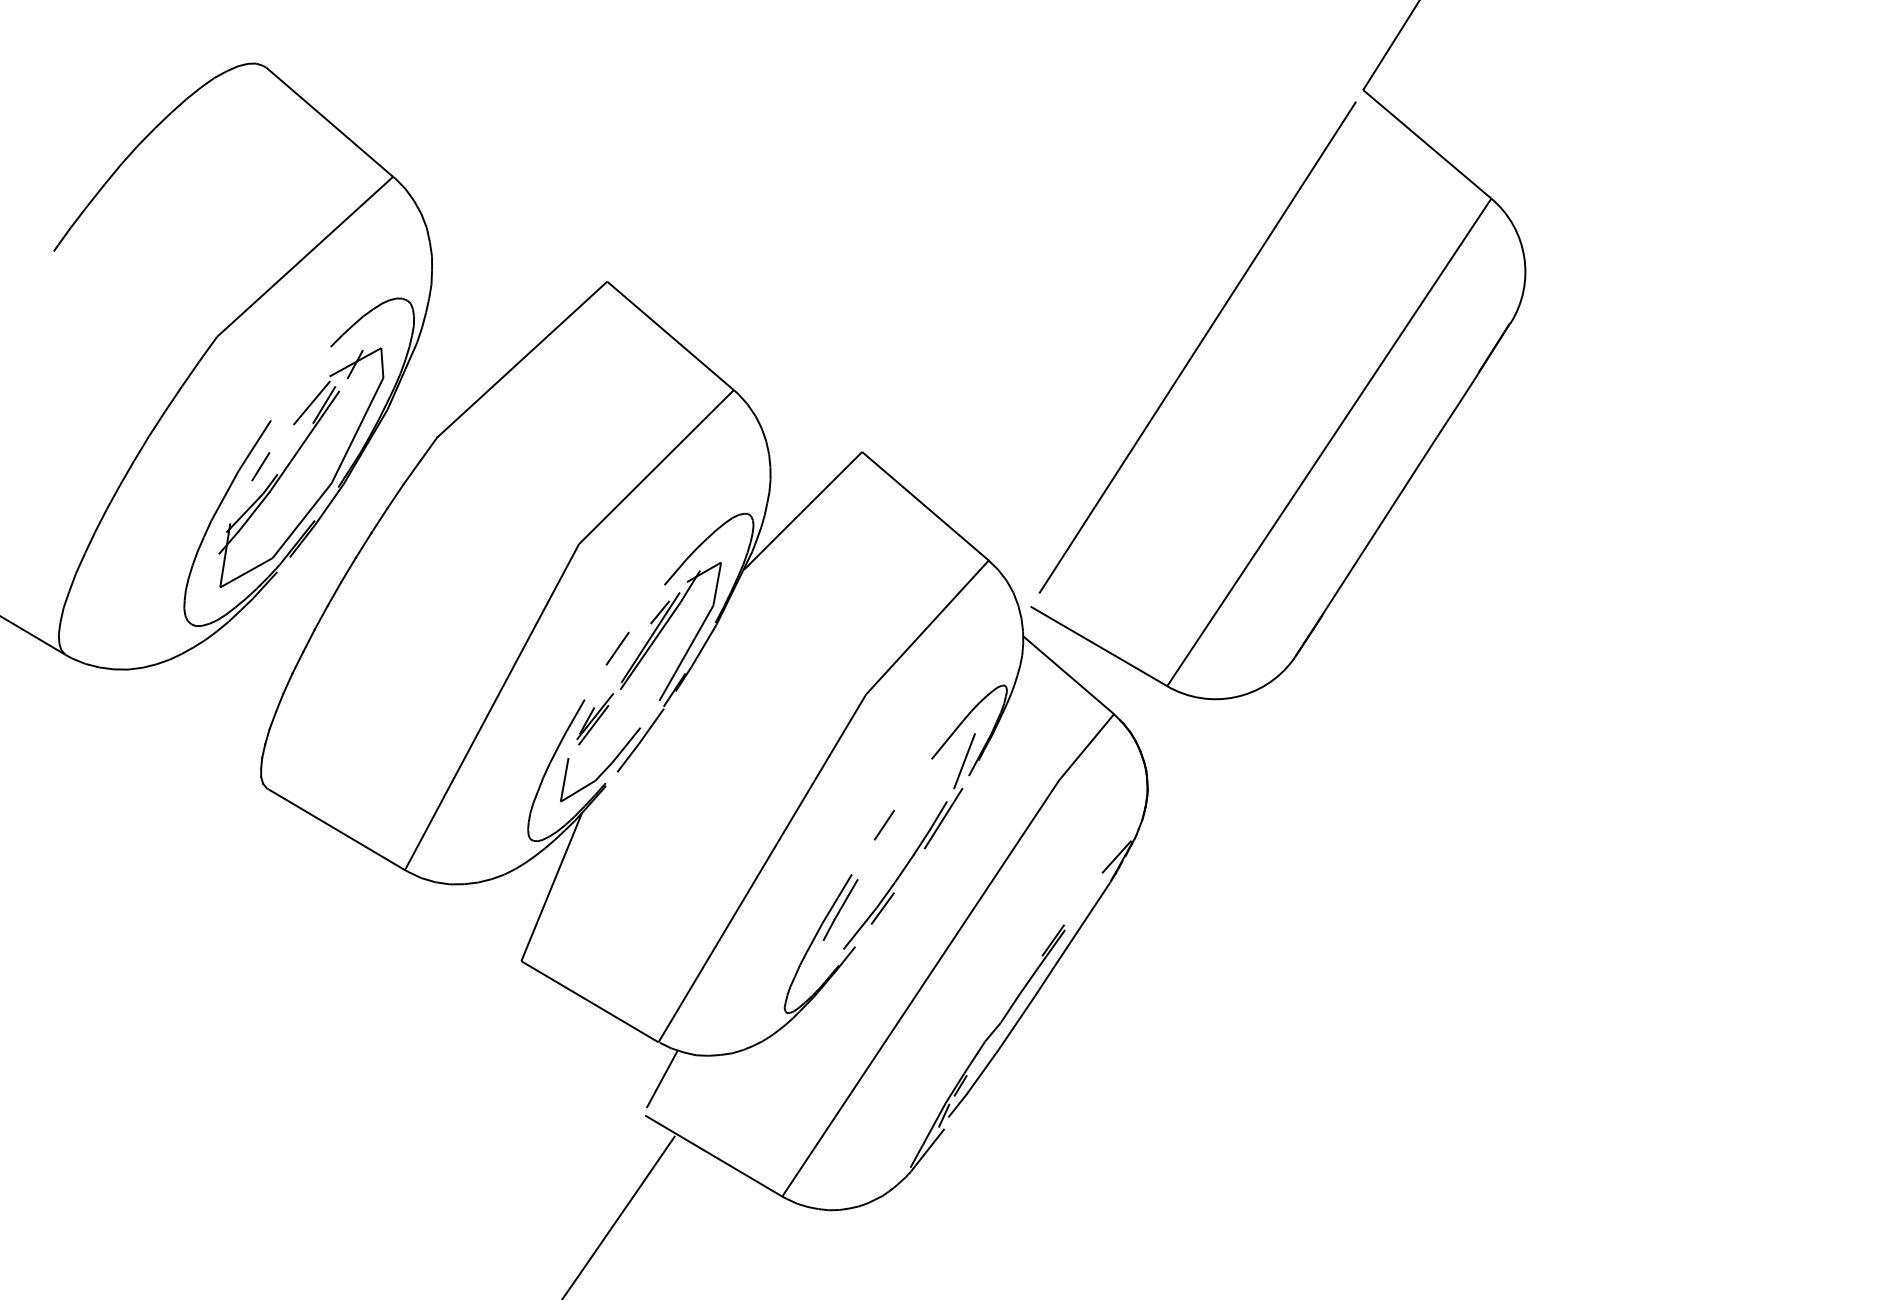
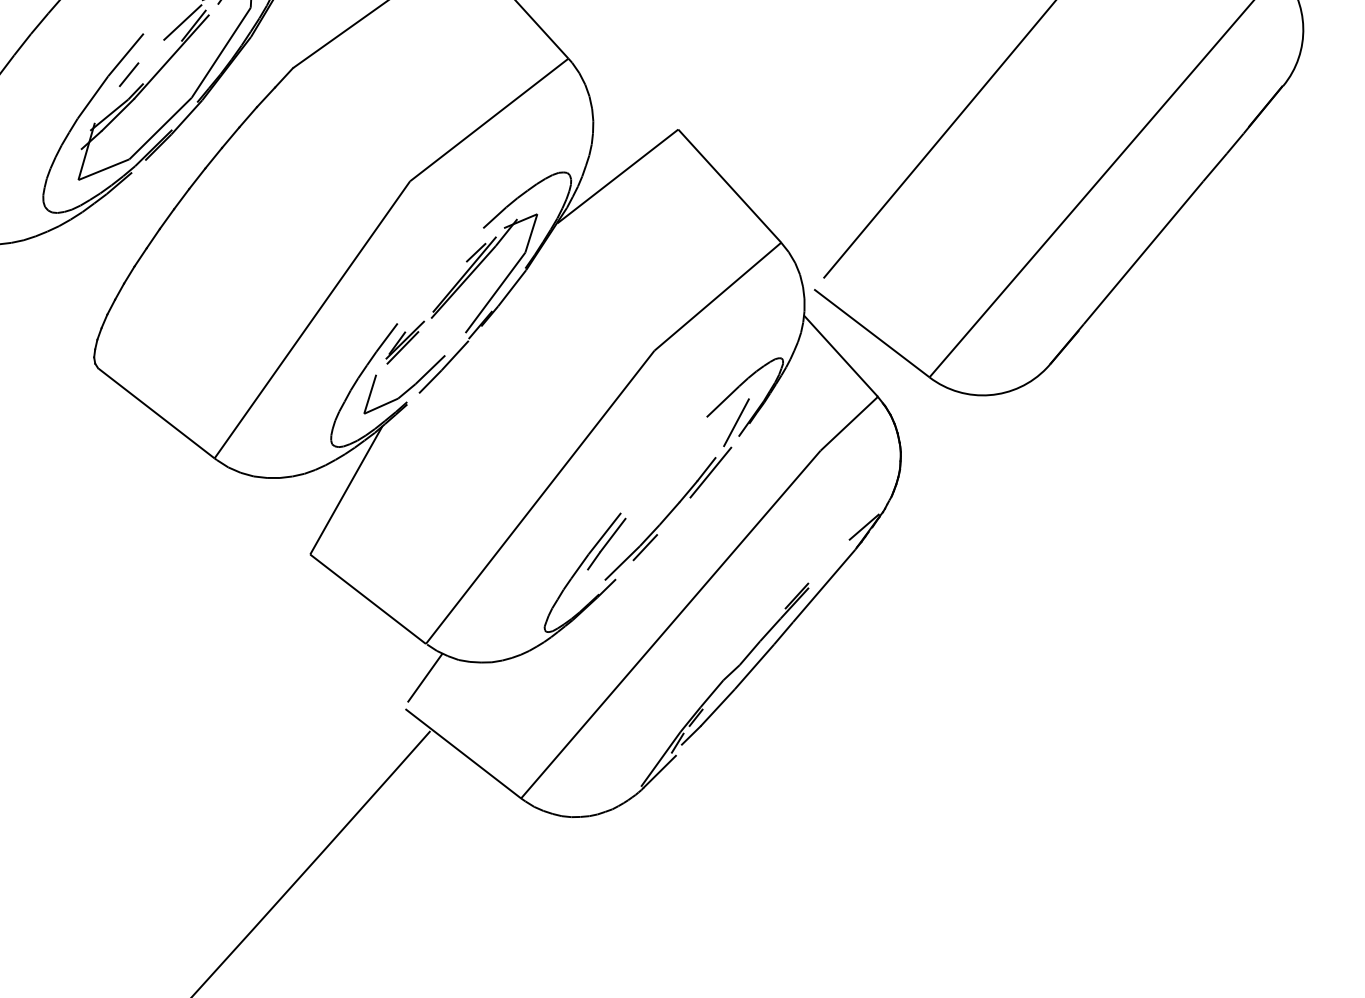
line: (617, 648) -> (433, 280), removed
line: (883, 824) -> (655, 471), removed

